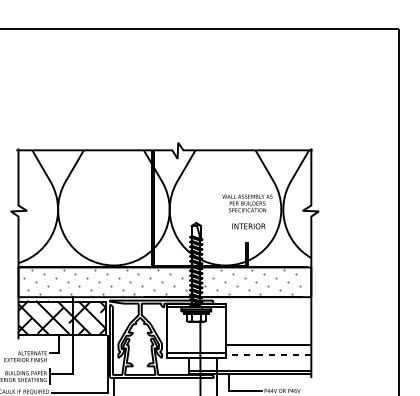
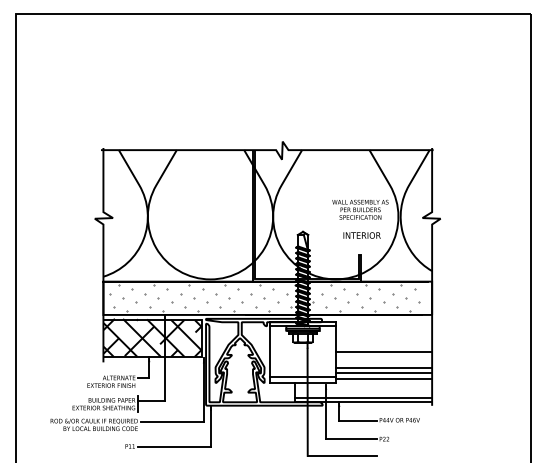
line: (268, 329) -> (384, 351), added
line: (268, 348) -> (384, 372), added
line: (268, 354) -> (384, 379), dashed -> solid

